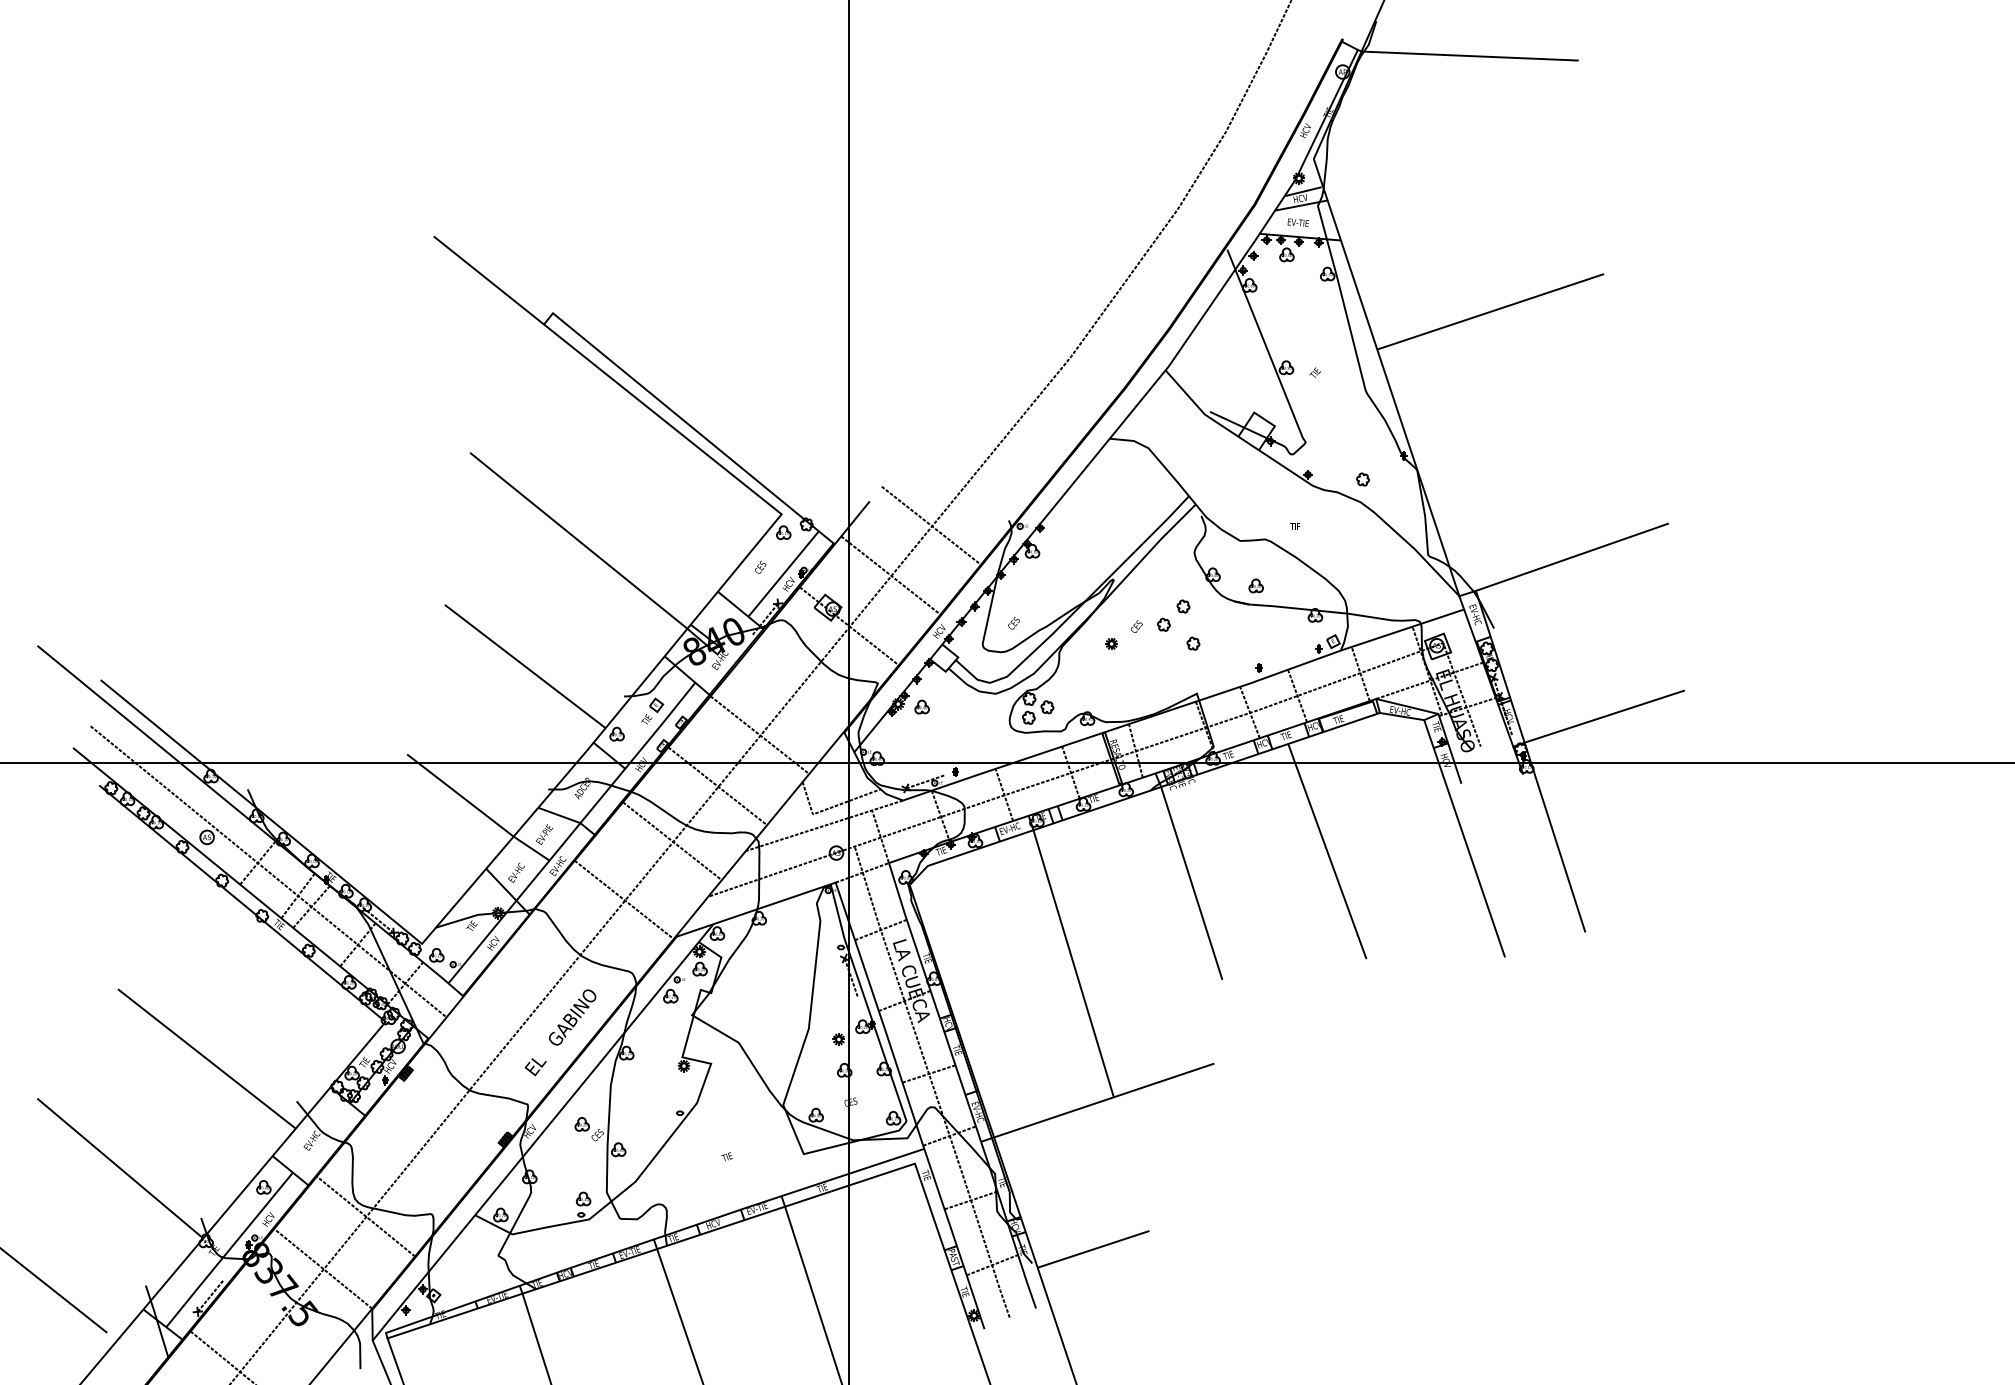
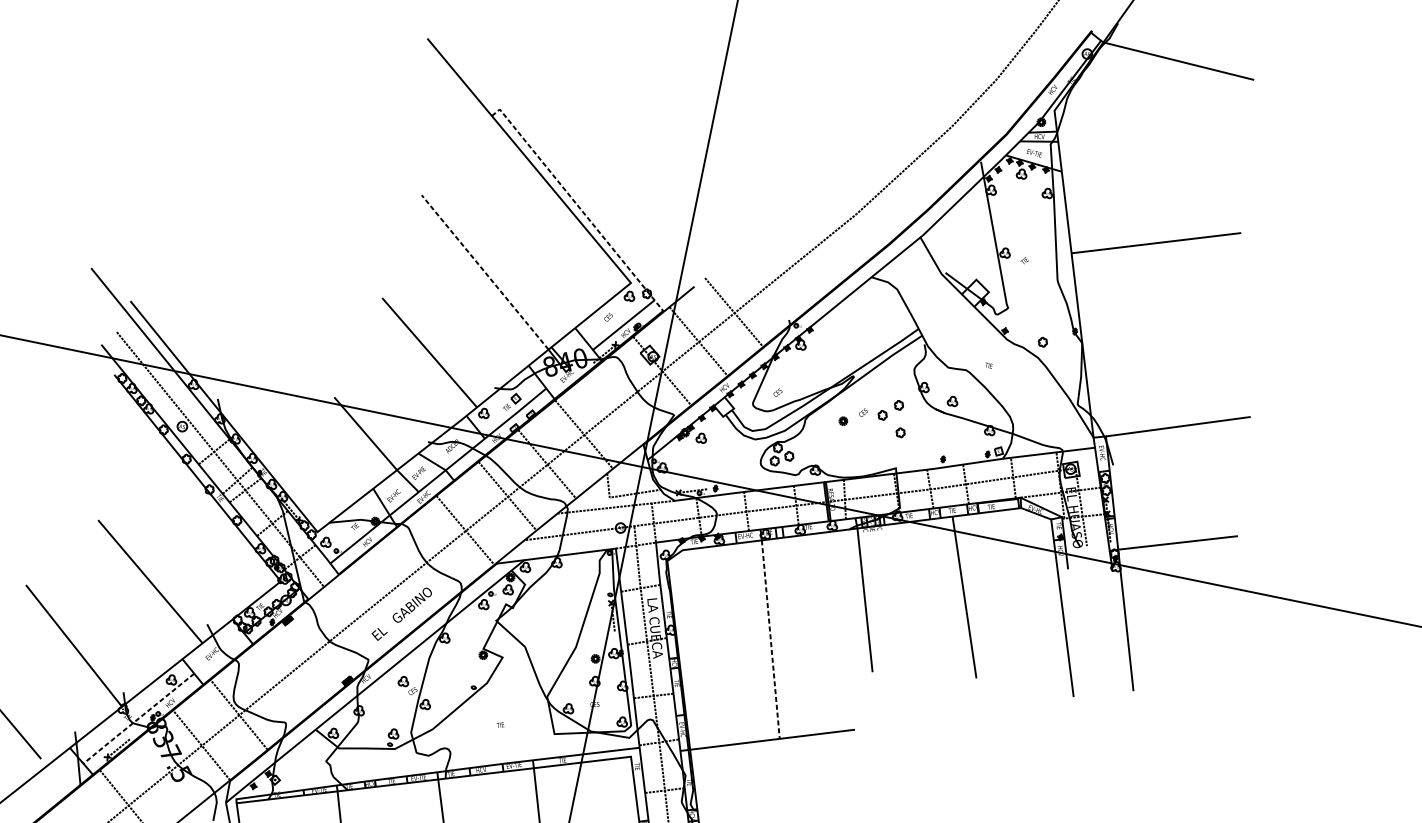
line: (688, 424) -> (578, 206), solid -> dashed
line: (578, 540) -> (485, 272), solid -> dashed
line: (1073, 964) -> (770, 640), solid -> dashed
line: (228, 1250) -> (137, 718), solid -> dashed

